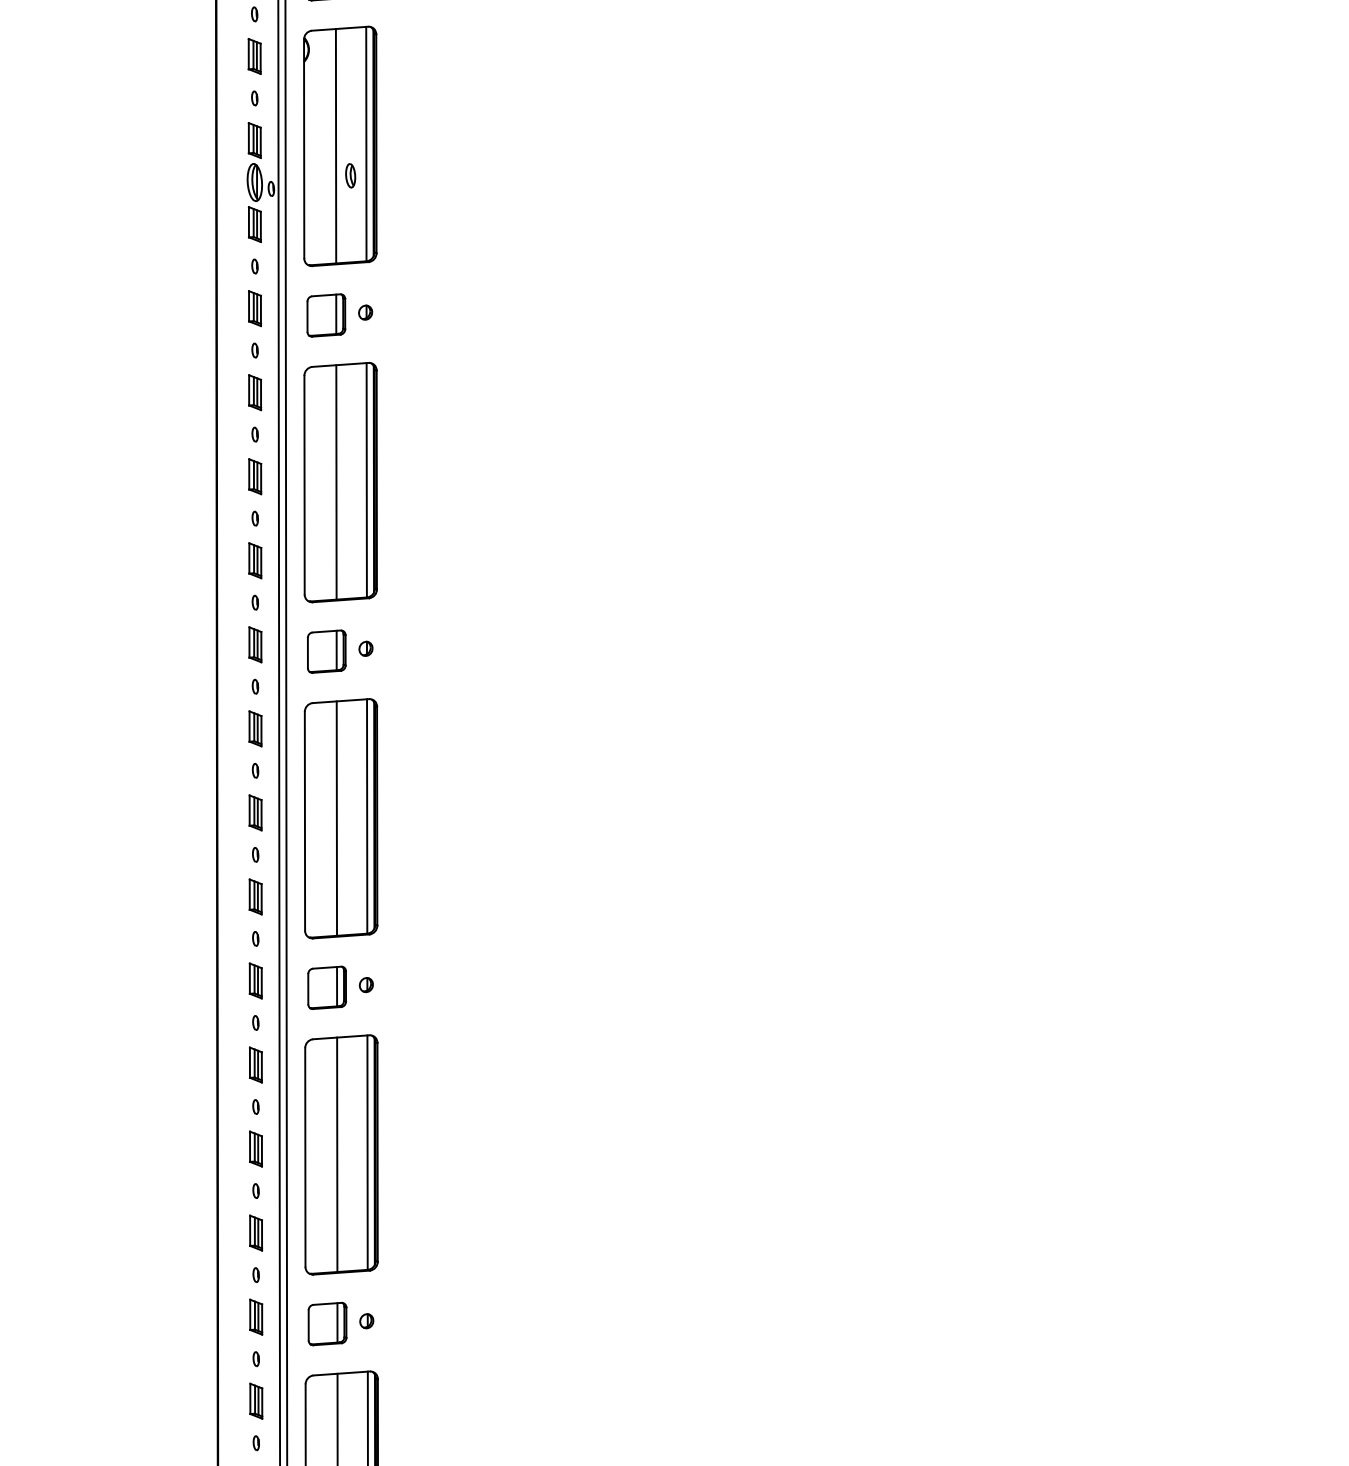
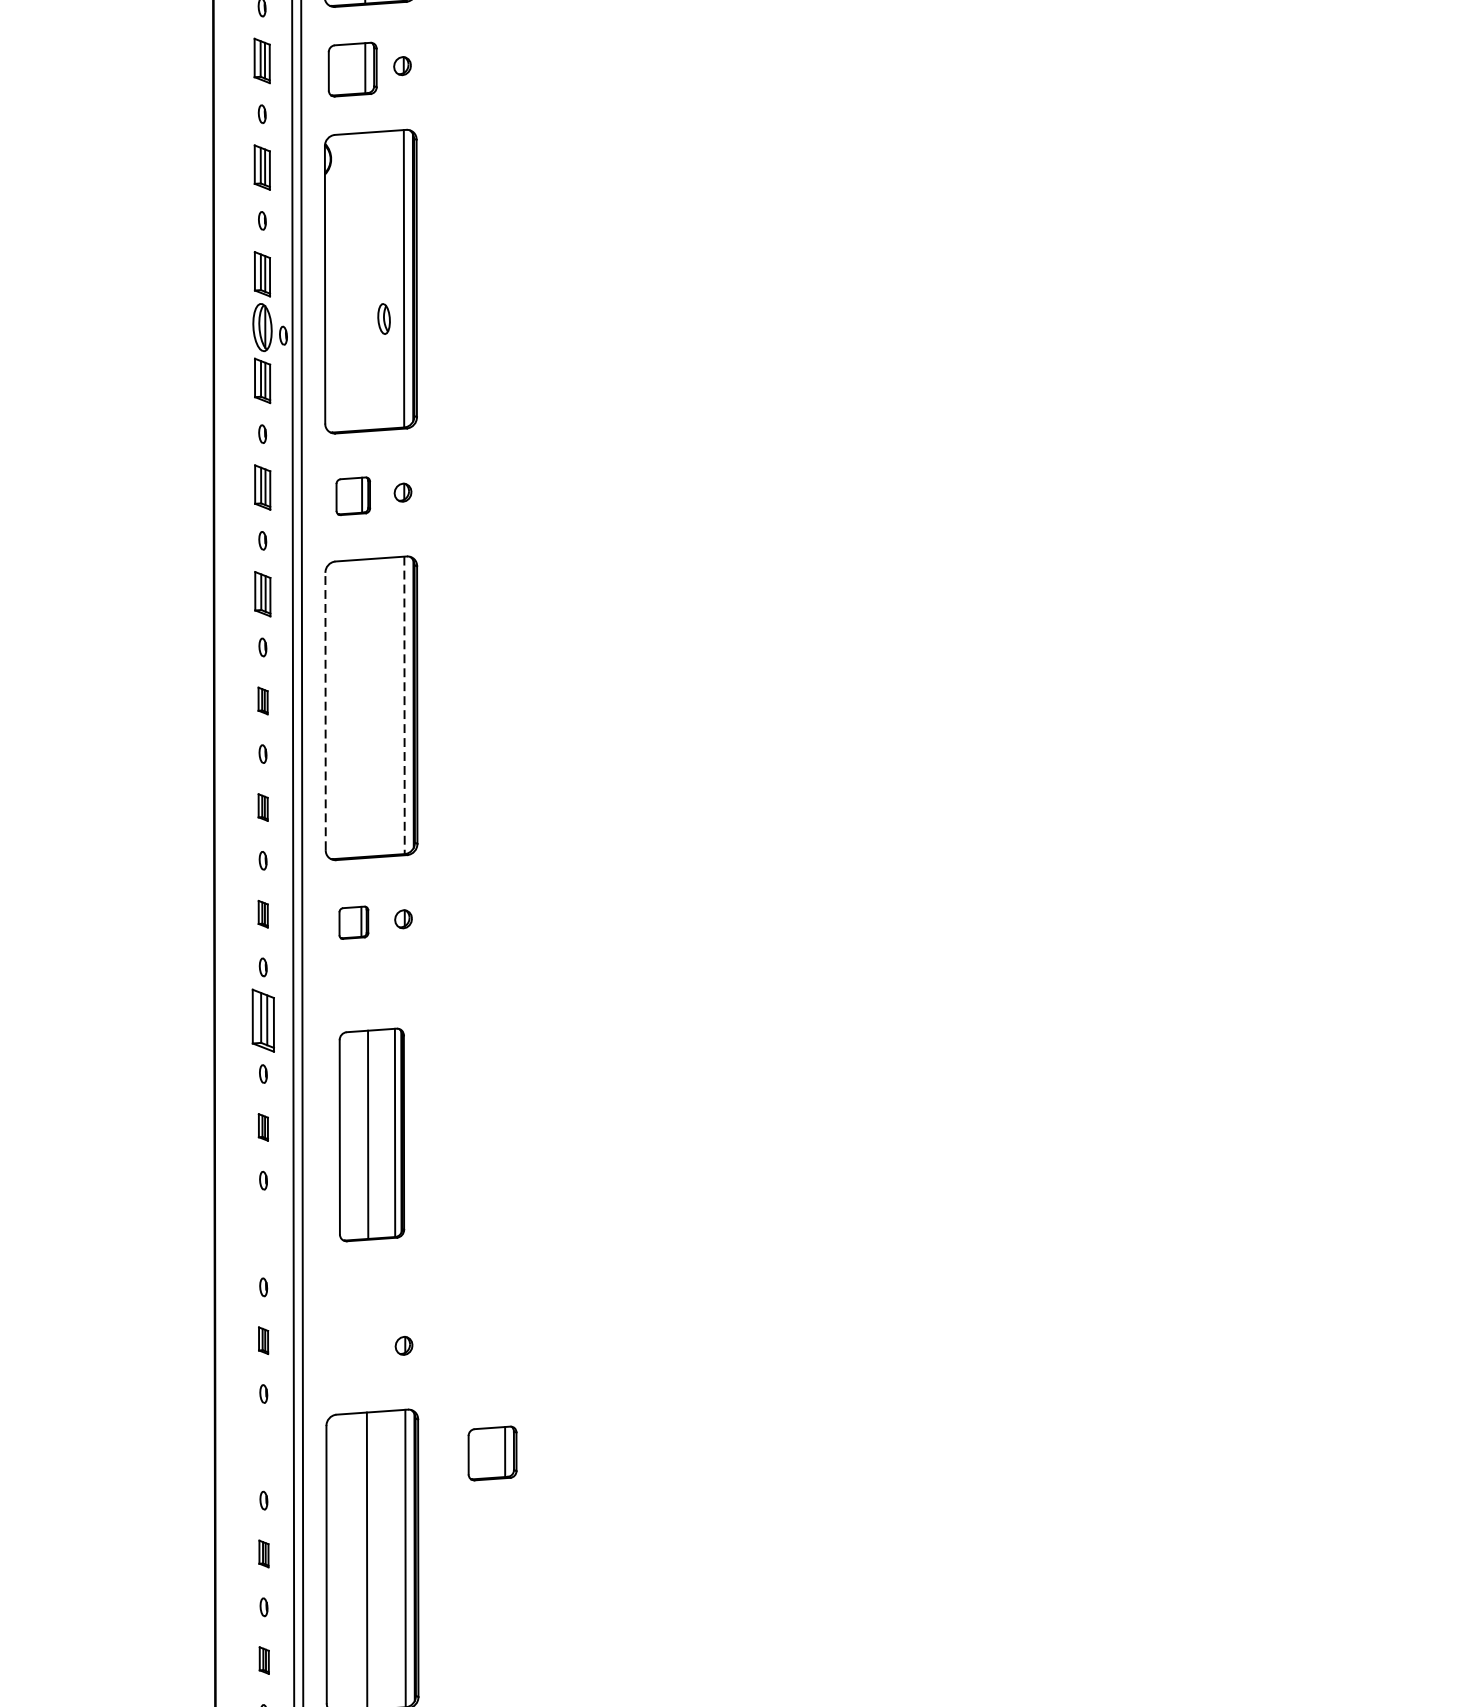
line: (335, 146) -> (364, 281), removed
part: (326, 315) -> (353, 496), size x0.7
part: (255, 476) -> (263, 700), size x0.6
line: (366, 480) -> (404, 705), solid -> dashed
line: (336, 482) -> (366, 708), removed
line: (304, 484) -> (325, 710), solid -> dashed
part: (255, 560) -> (263, 807), size x0.6
part: (255, 644) -> (263, 913), size x0.6
part: (326, 651) -> (353, 922), size x0.6
part: (255, 728) -> (263, 1020), size x1.4
part: (255, 812) -> (263, 1126), size x0.6
part: (340, 818) -> (371, 1134), size x0.7
part: (255, 896) -> (263, 1233), removed
part: (255, 980) -> (263, 1340), size x0.6
part: (326, 987) -> (491, 1453), moved
part: (255, 1064) -> (263, 1446), removed
part: (255, 1148) -> (263, 1553), size x0.6
part: (256, 1232) -> (264, 1659), size x0.6

